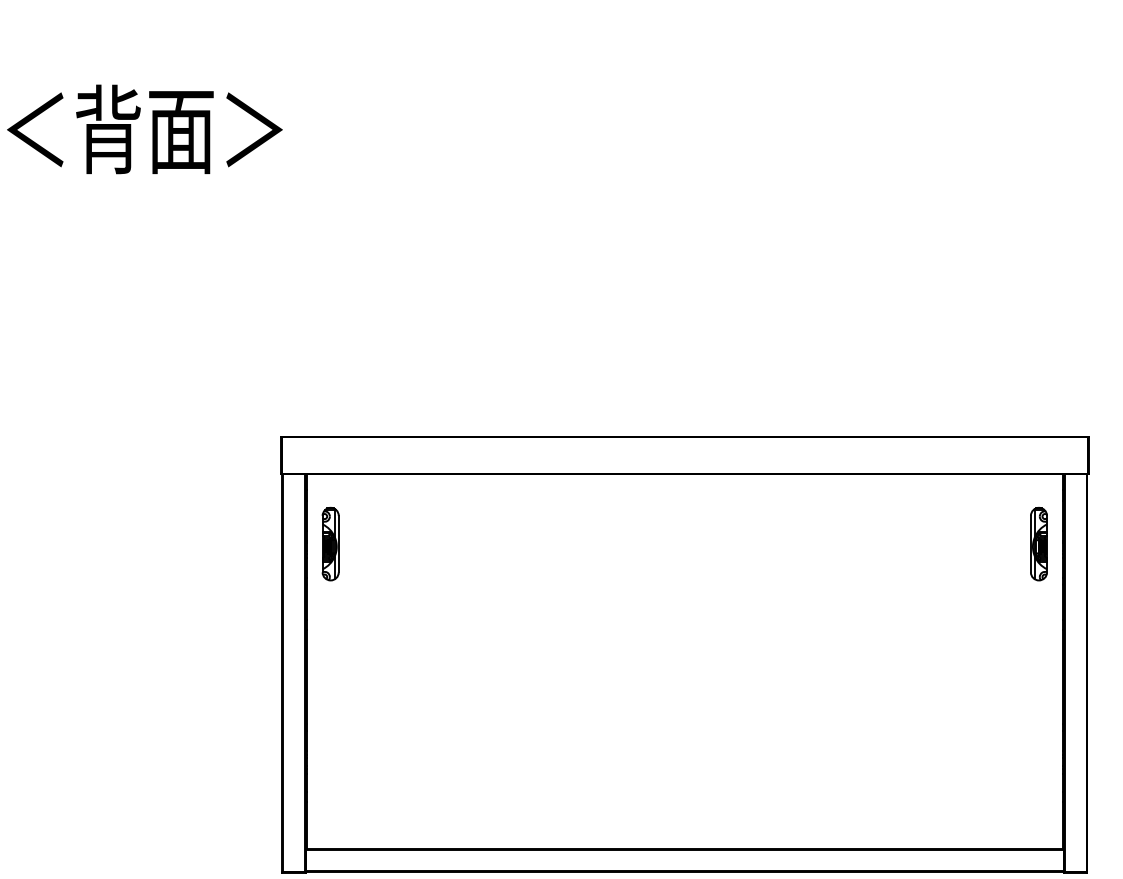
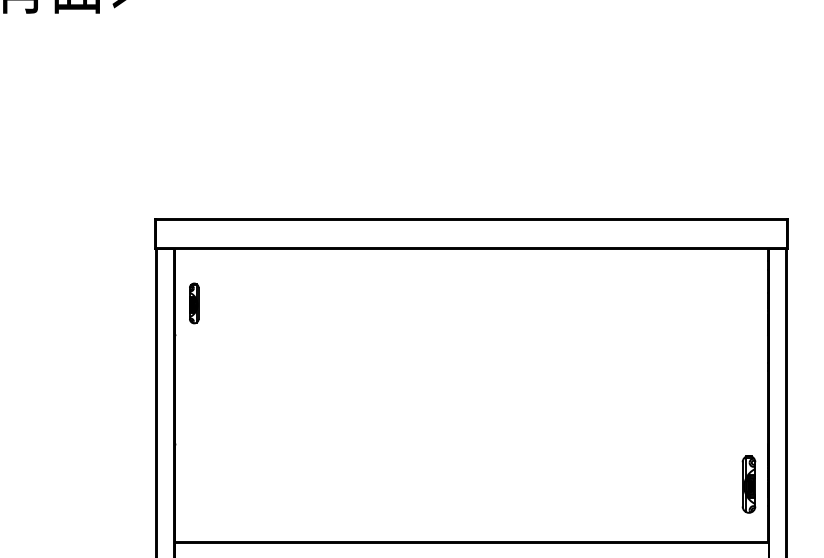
part: (330, 543) -> (194, 302), size x0.7
part: (1038, 544) -> (748, 484), moved

